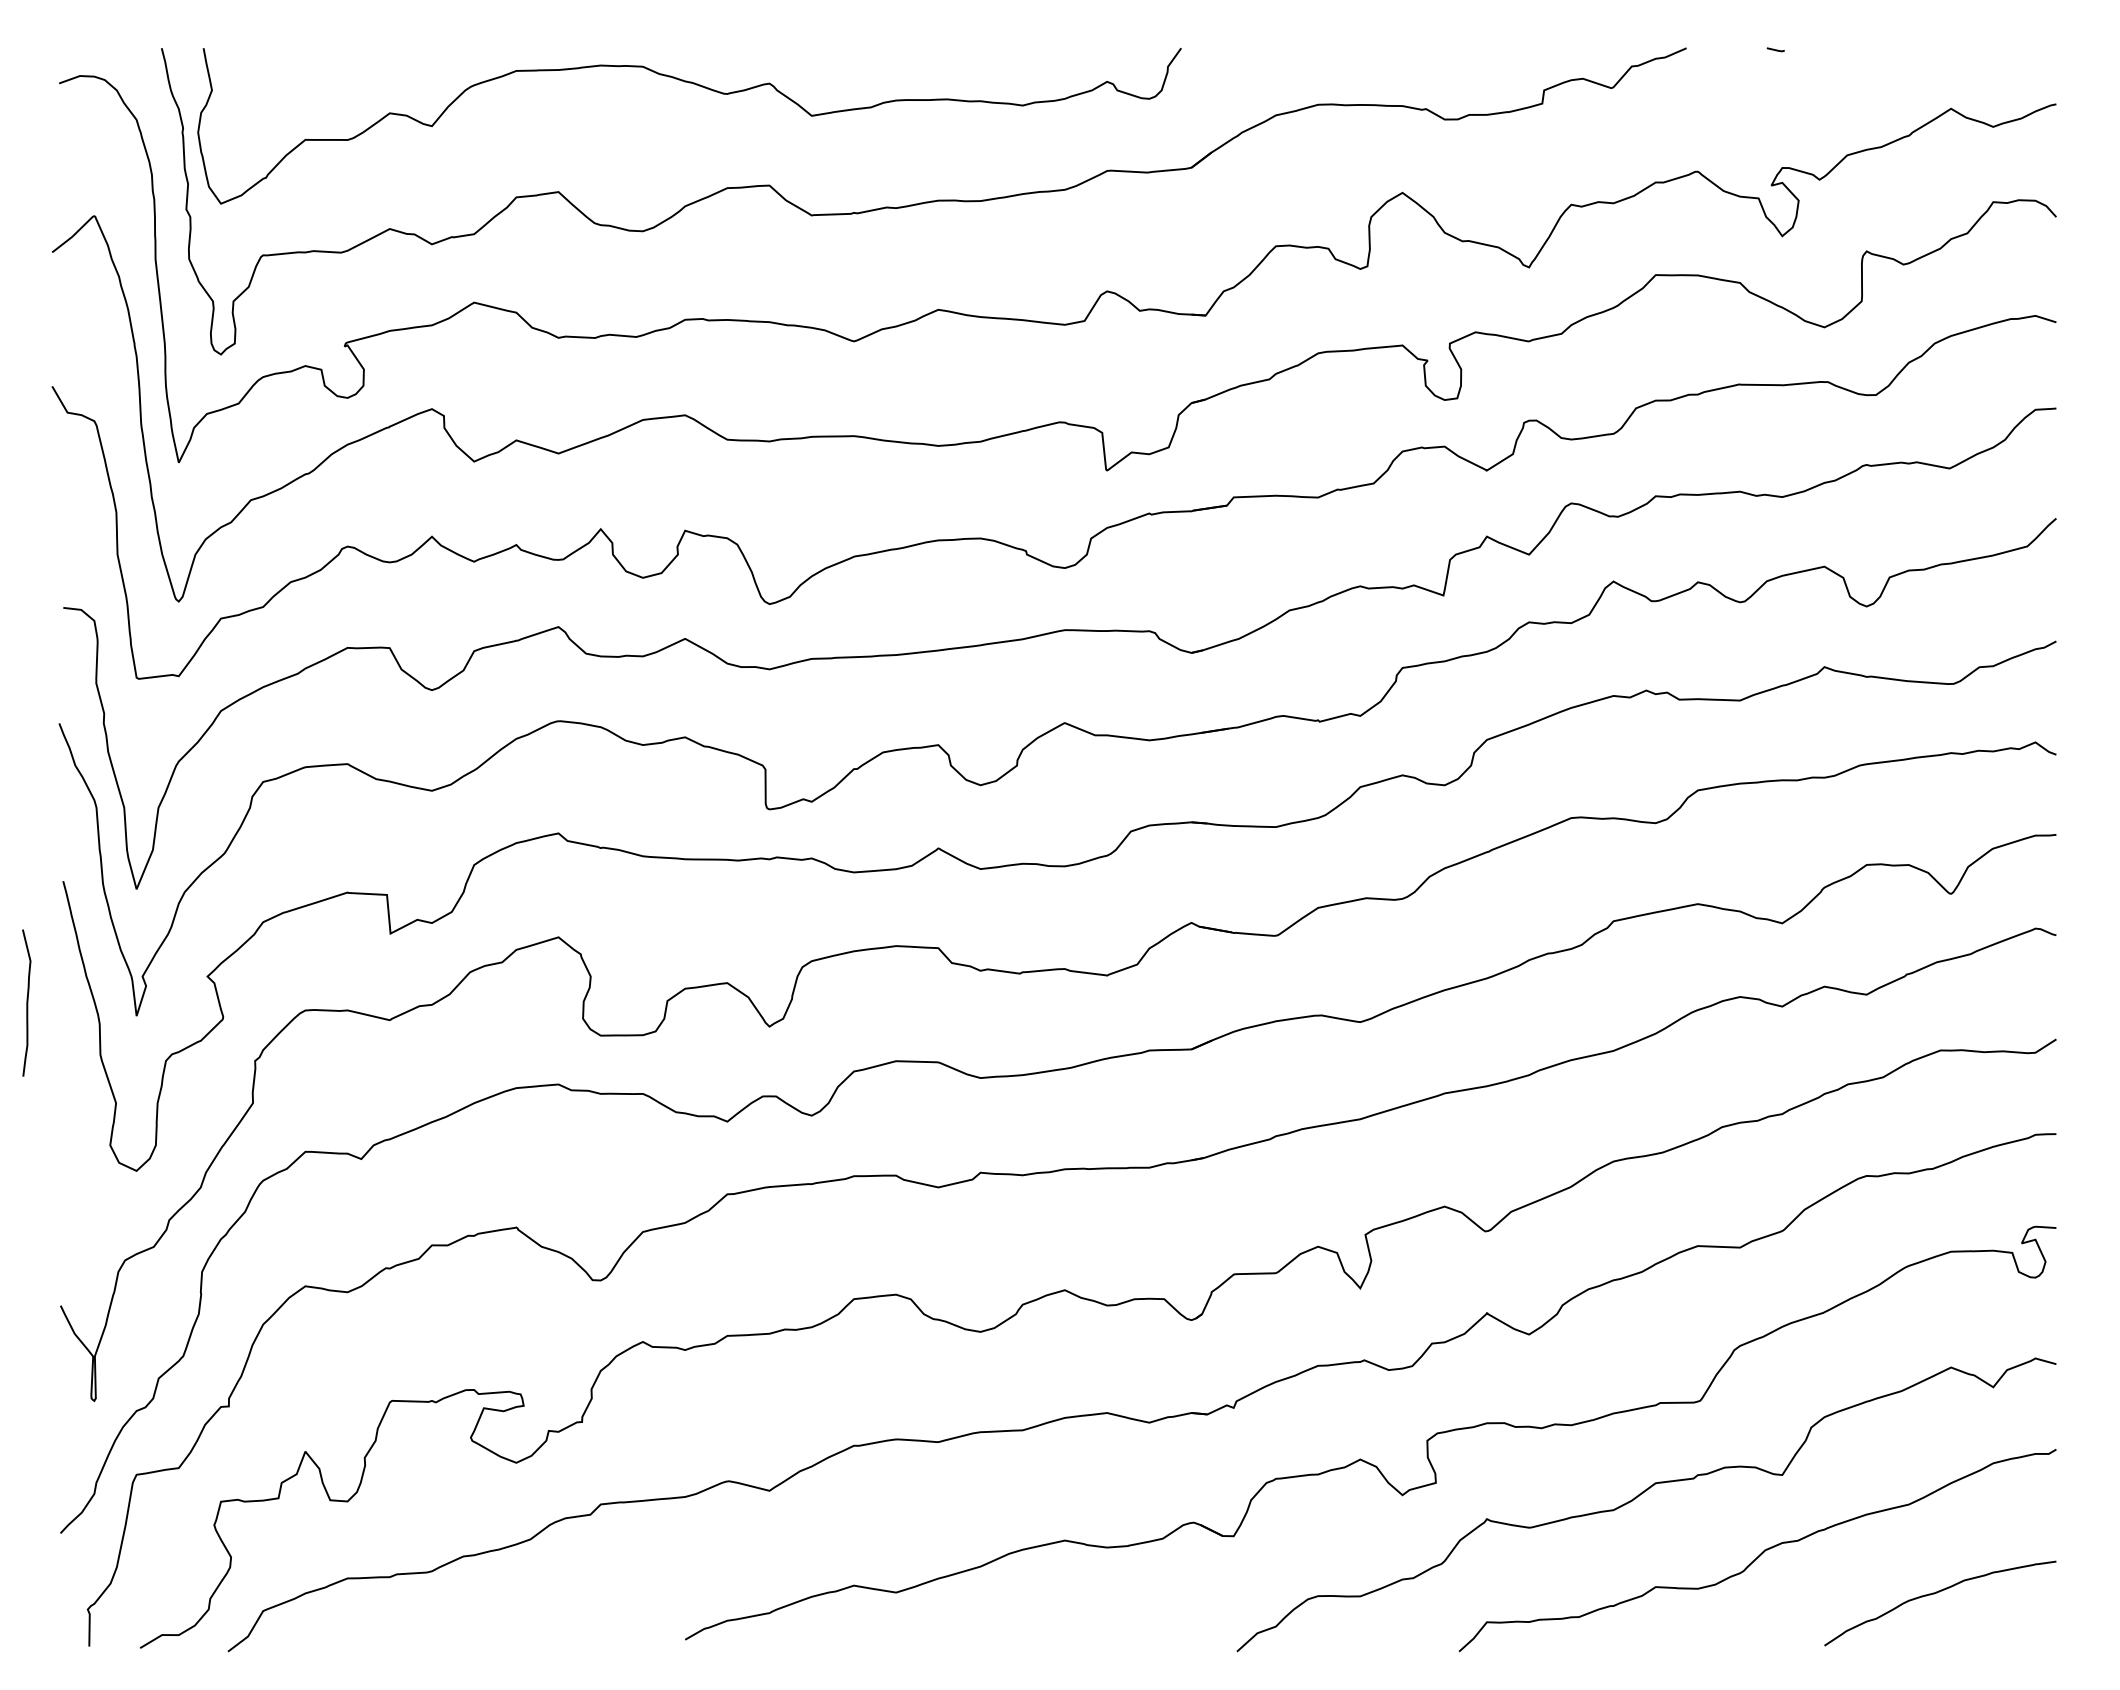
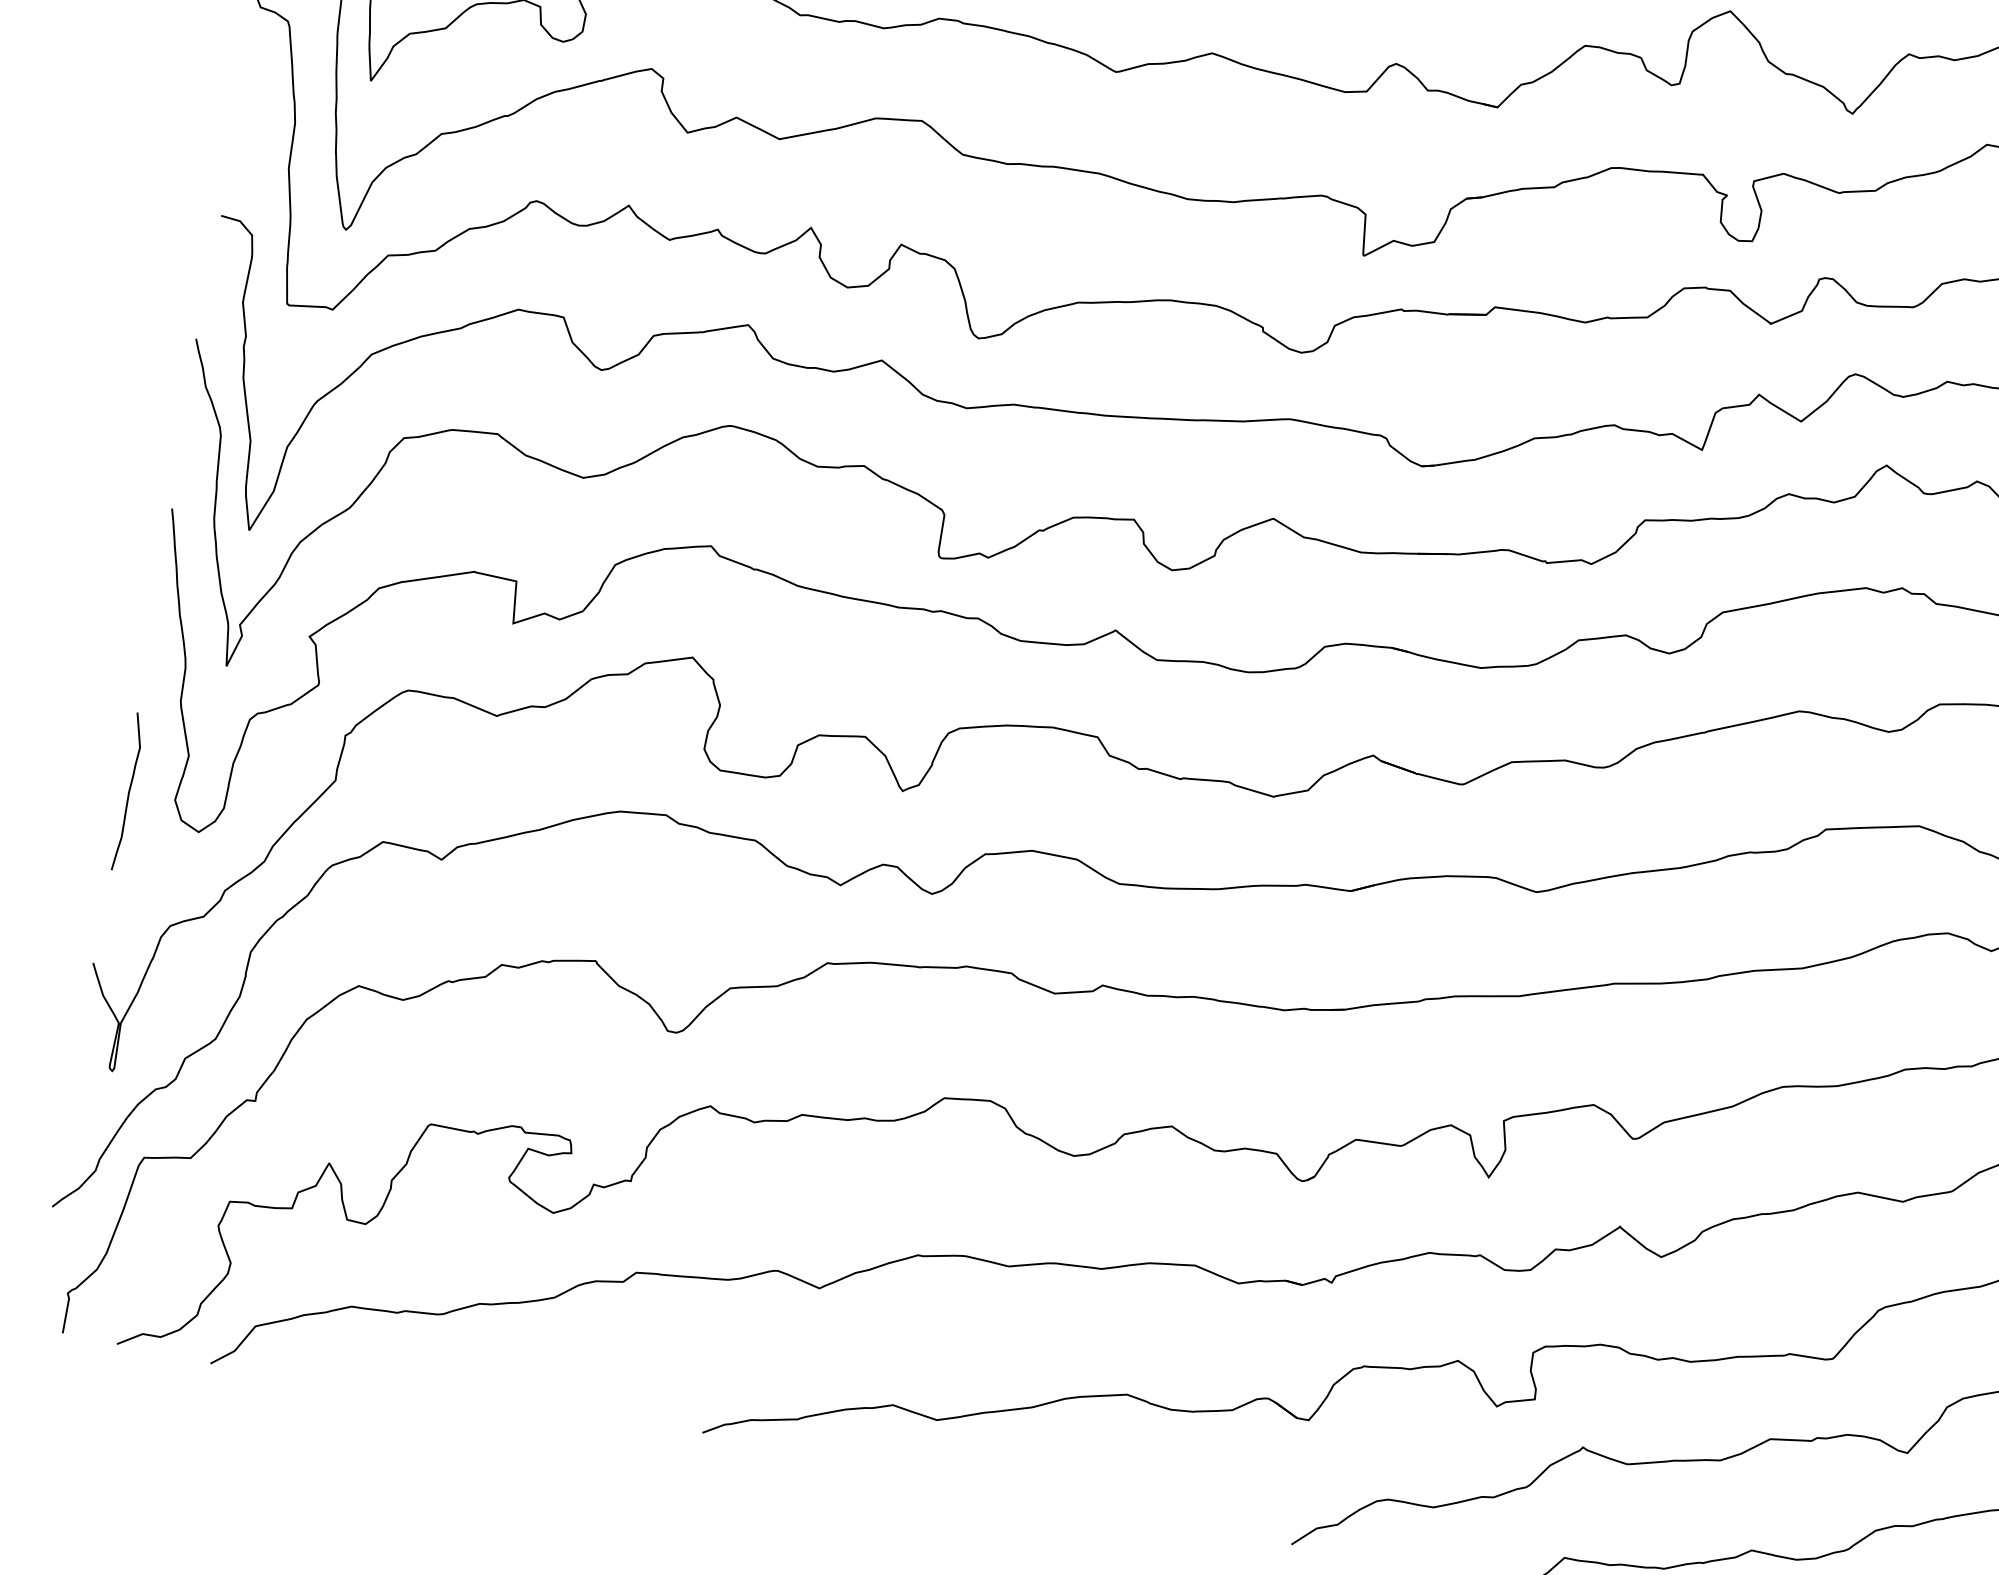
curve: (26, 1002) -> (128, 791), moved

